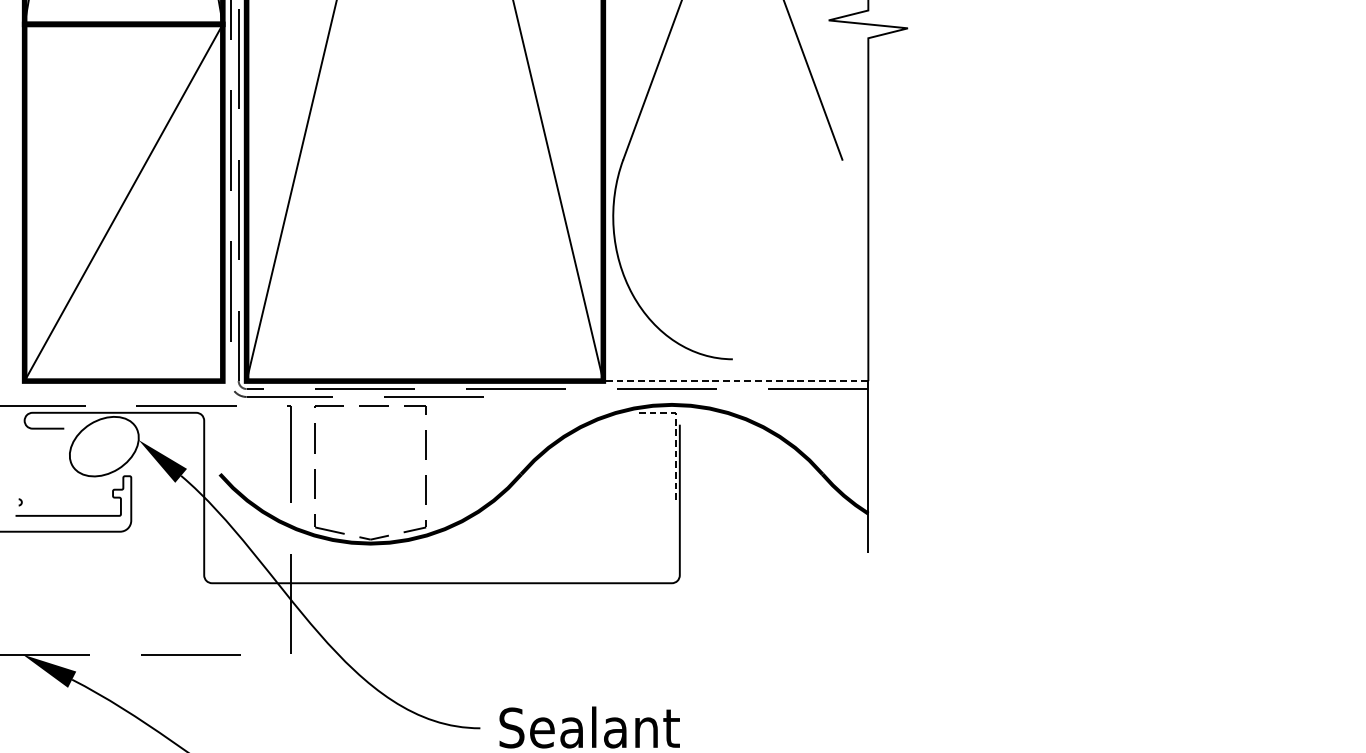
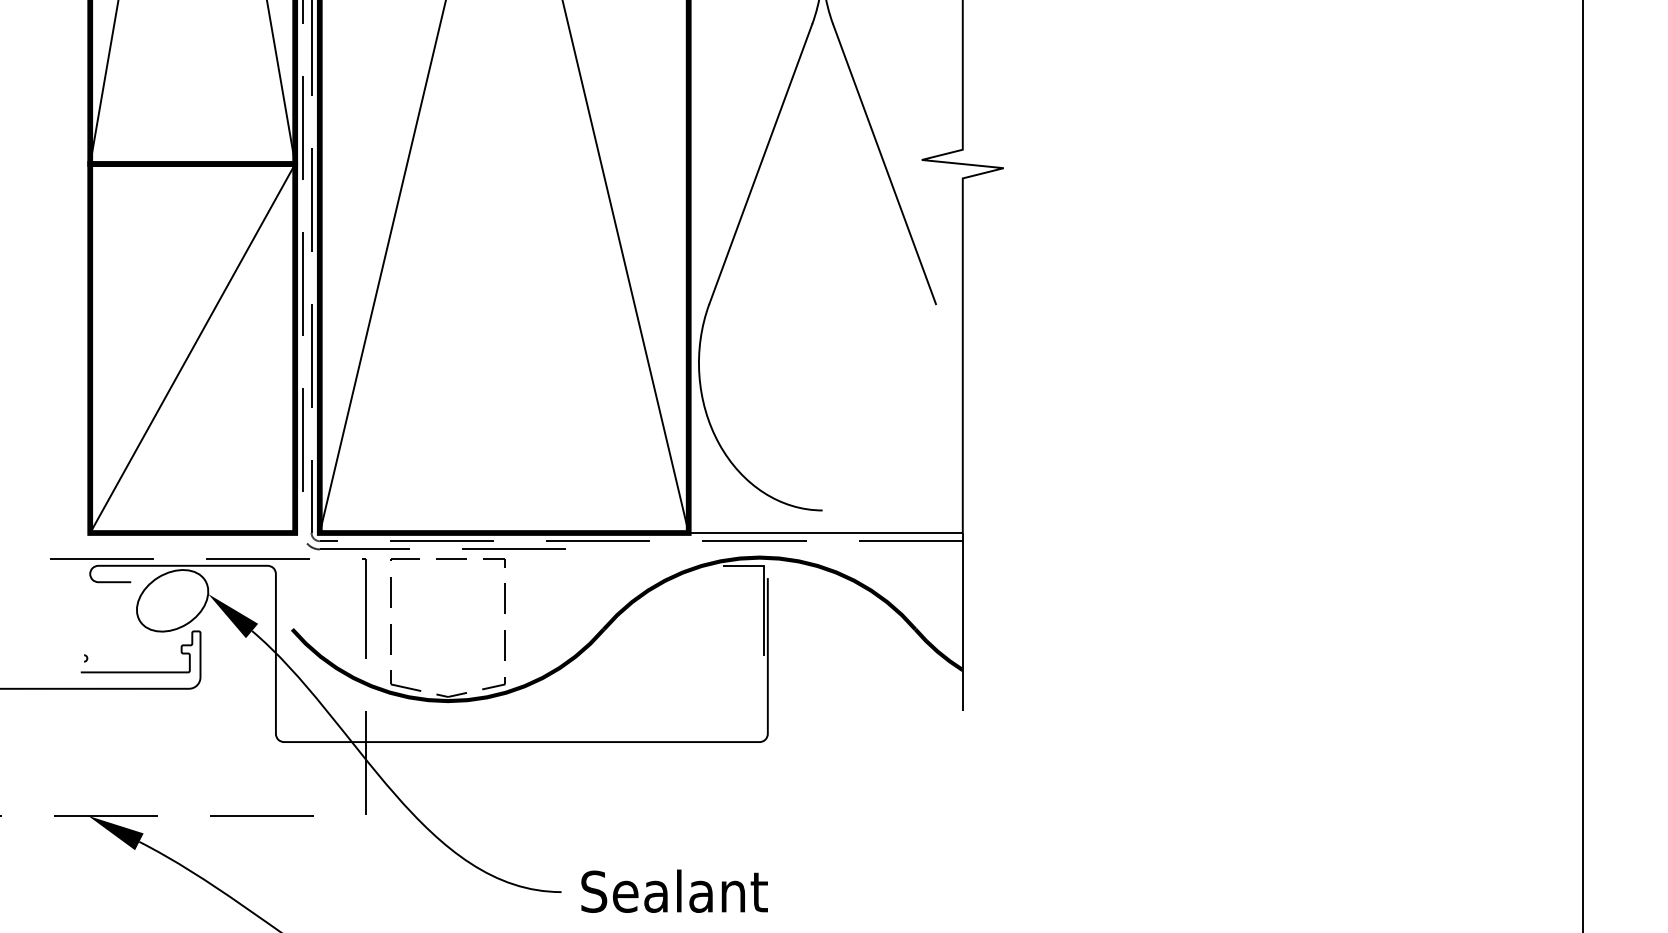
line: (732, 381) -> (822, 533), dashed -> solid
line: (675, 436) -> (763, 590), dashed -> solid

